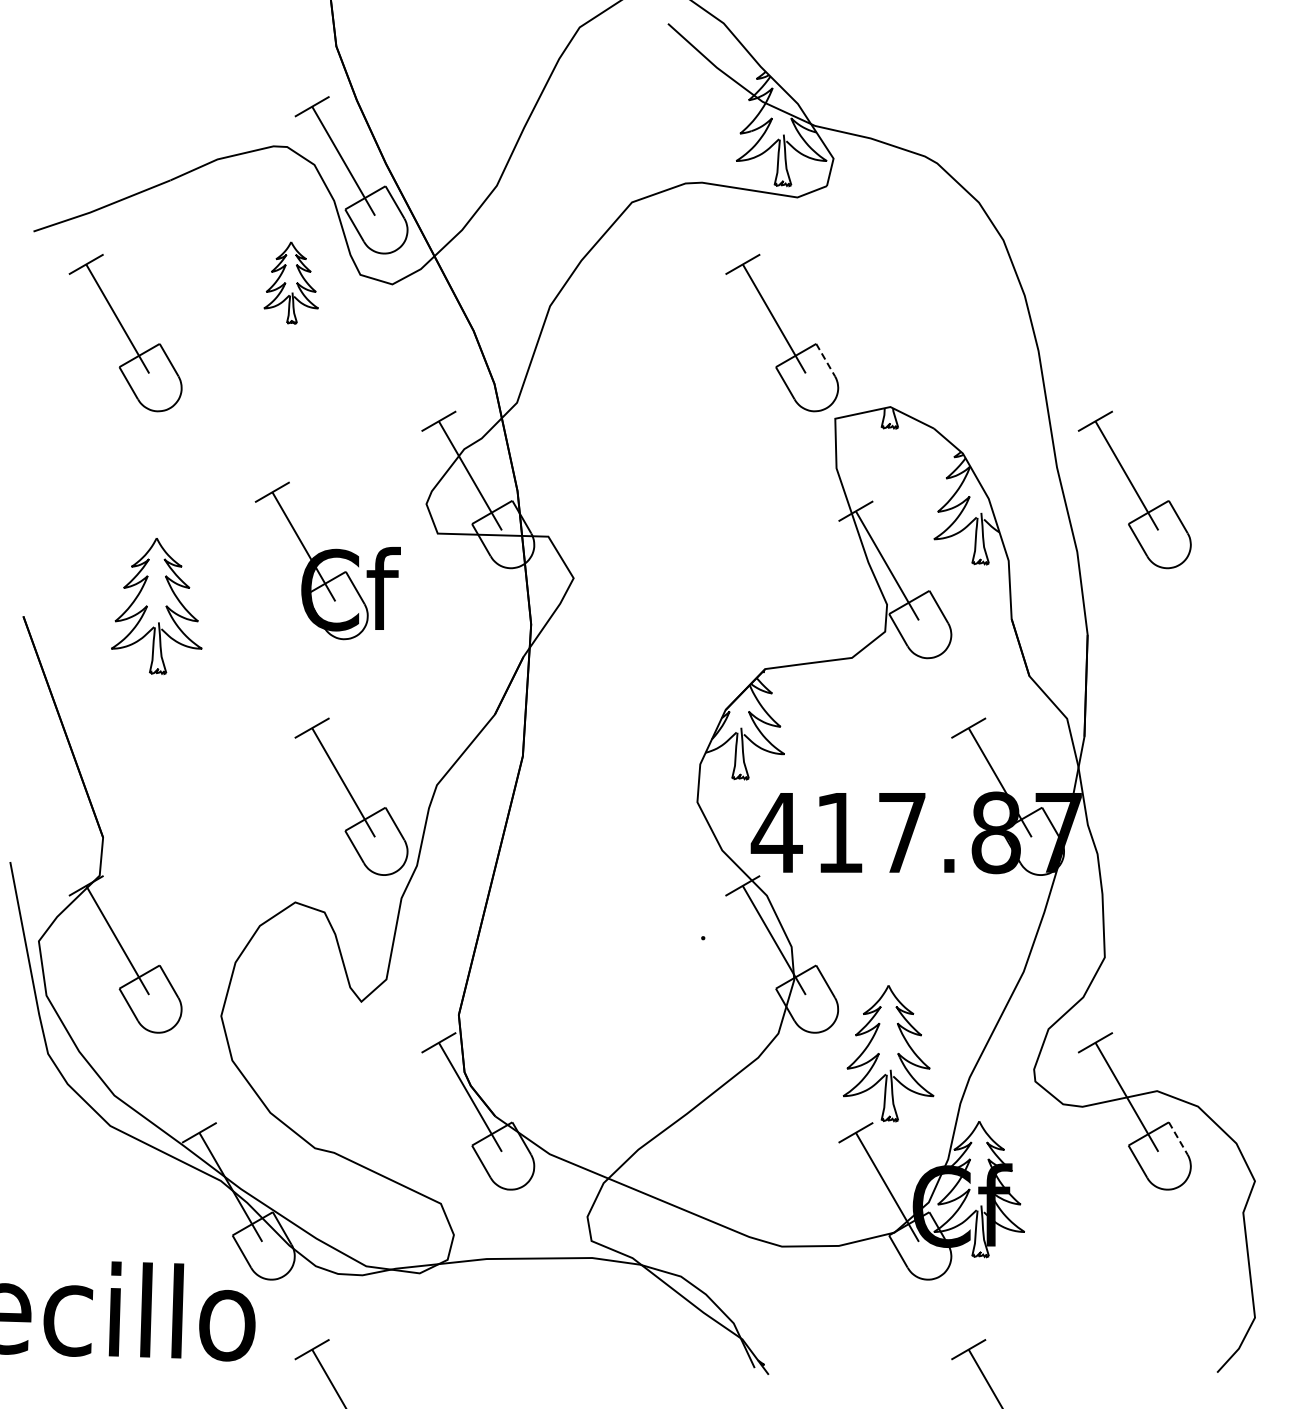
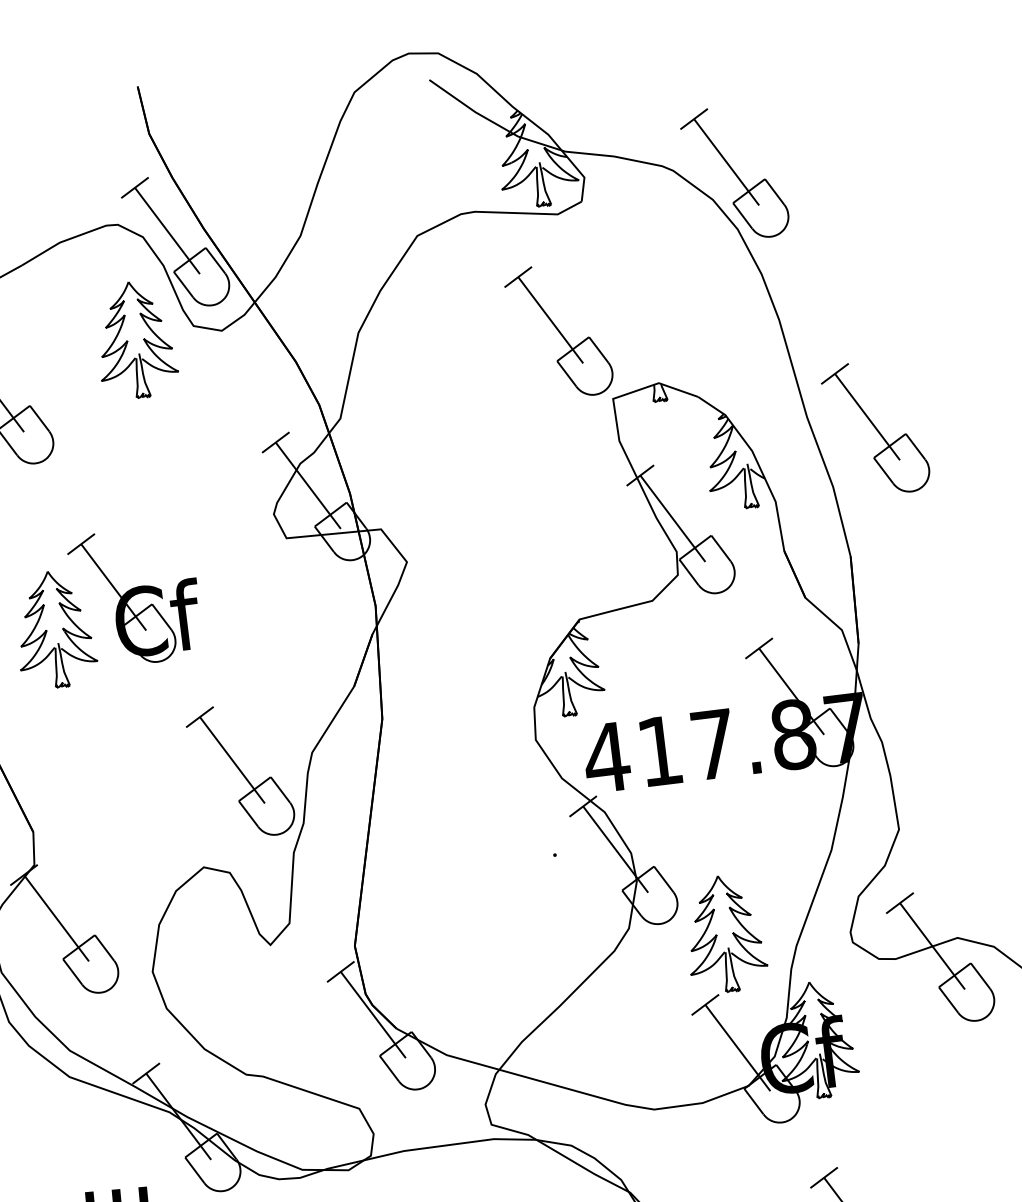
part: (1007, 175) -> (734, 173), added
part: (290, 282) -> (134, 339), size x1.67
line: (825, 360) -> (598, 350), dashed -> solid
part: (327, 560) -> (135, 596), moved
line: (1178, 1138) -> (980, 976), dashed -> solid

